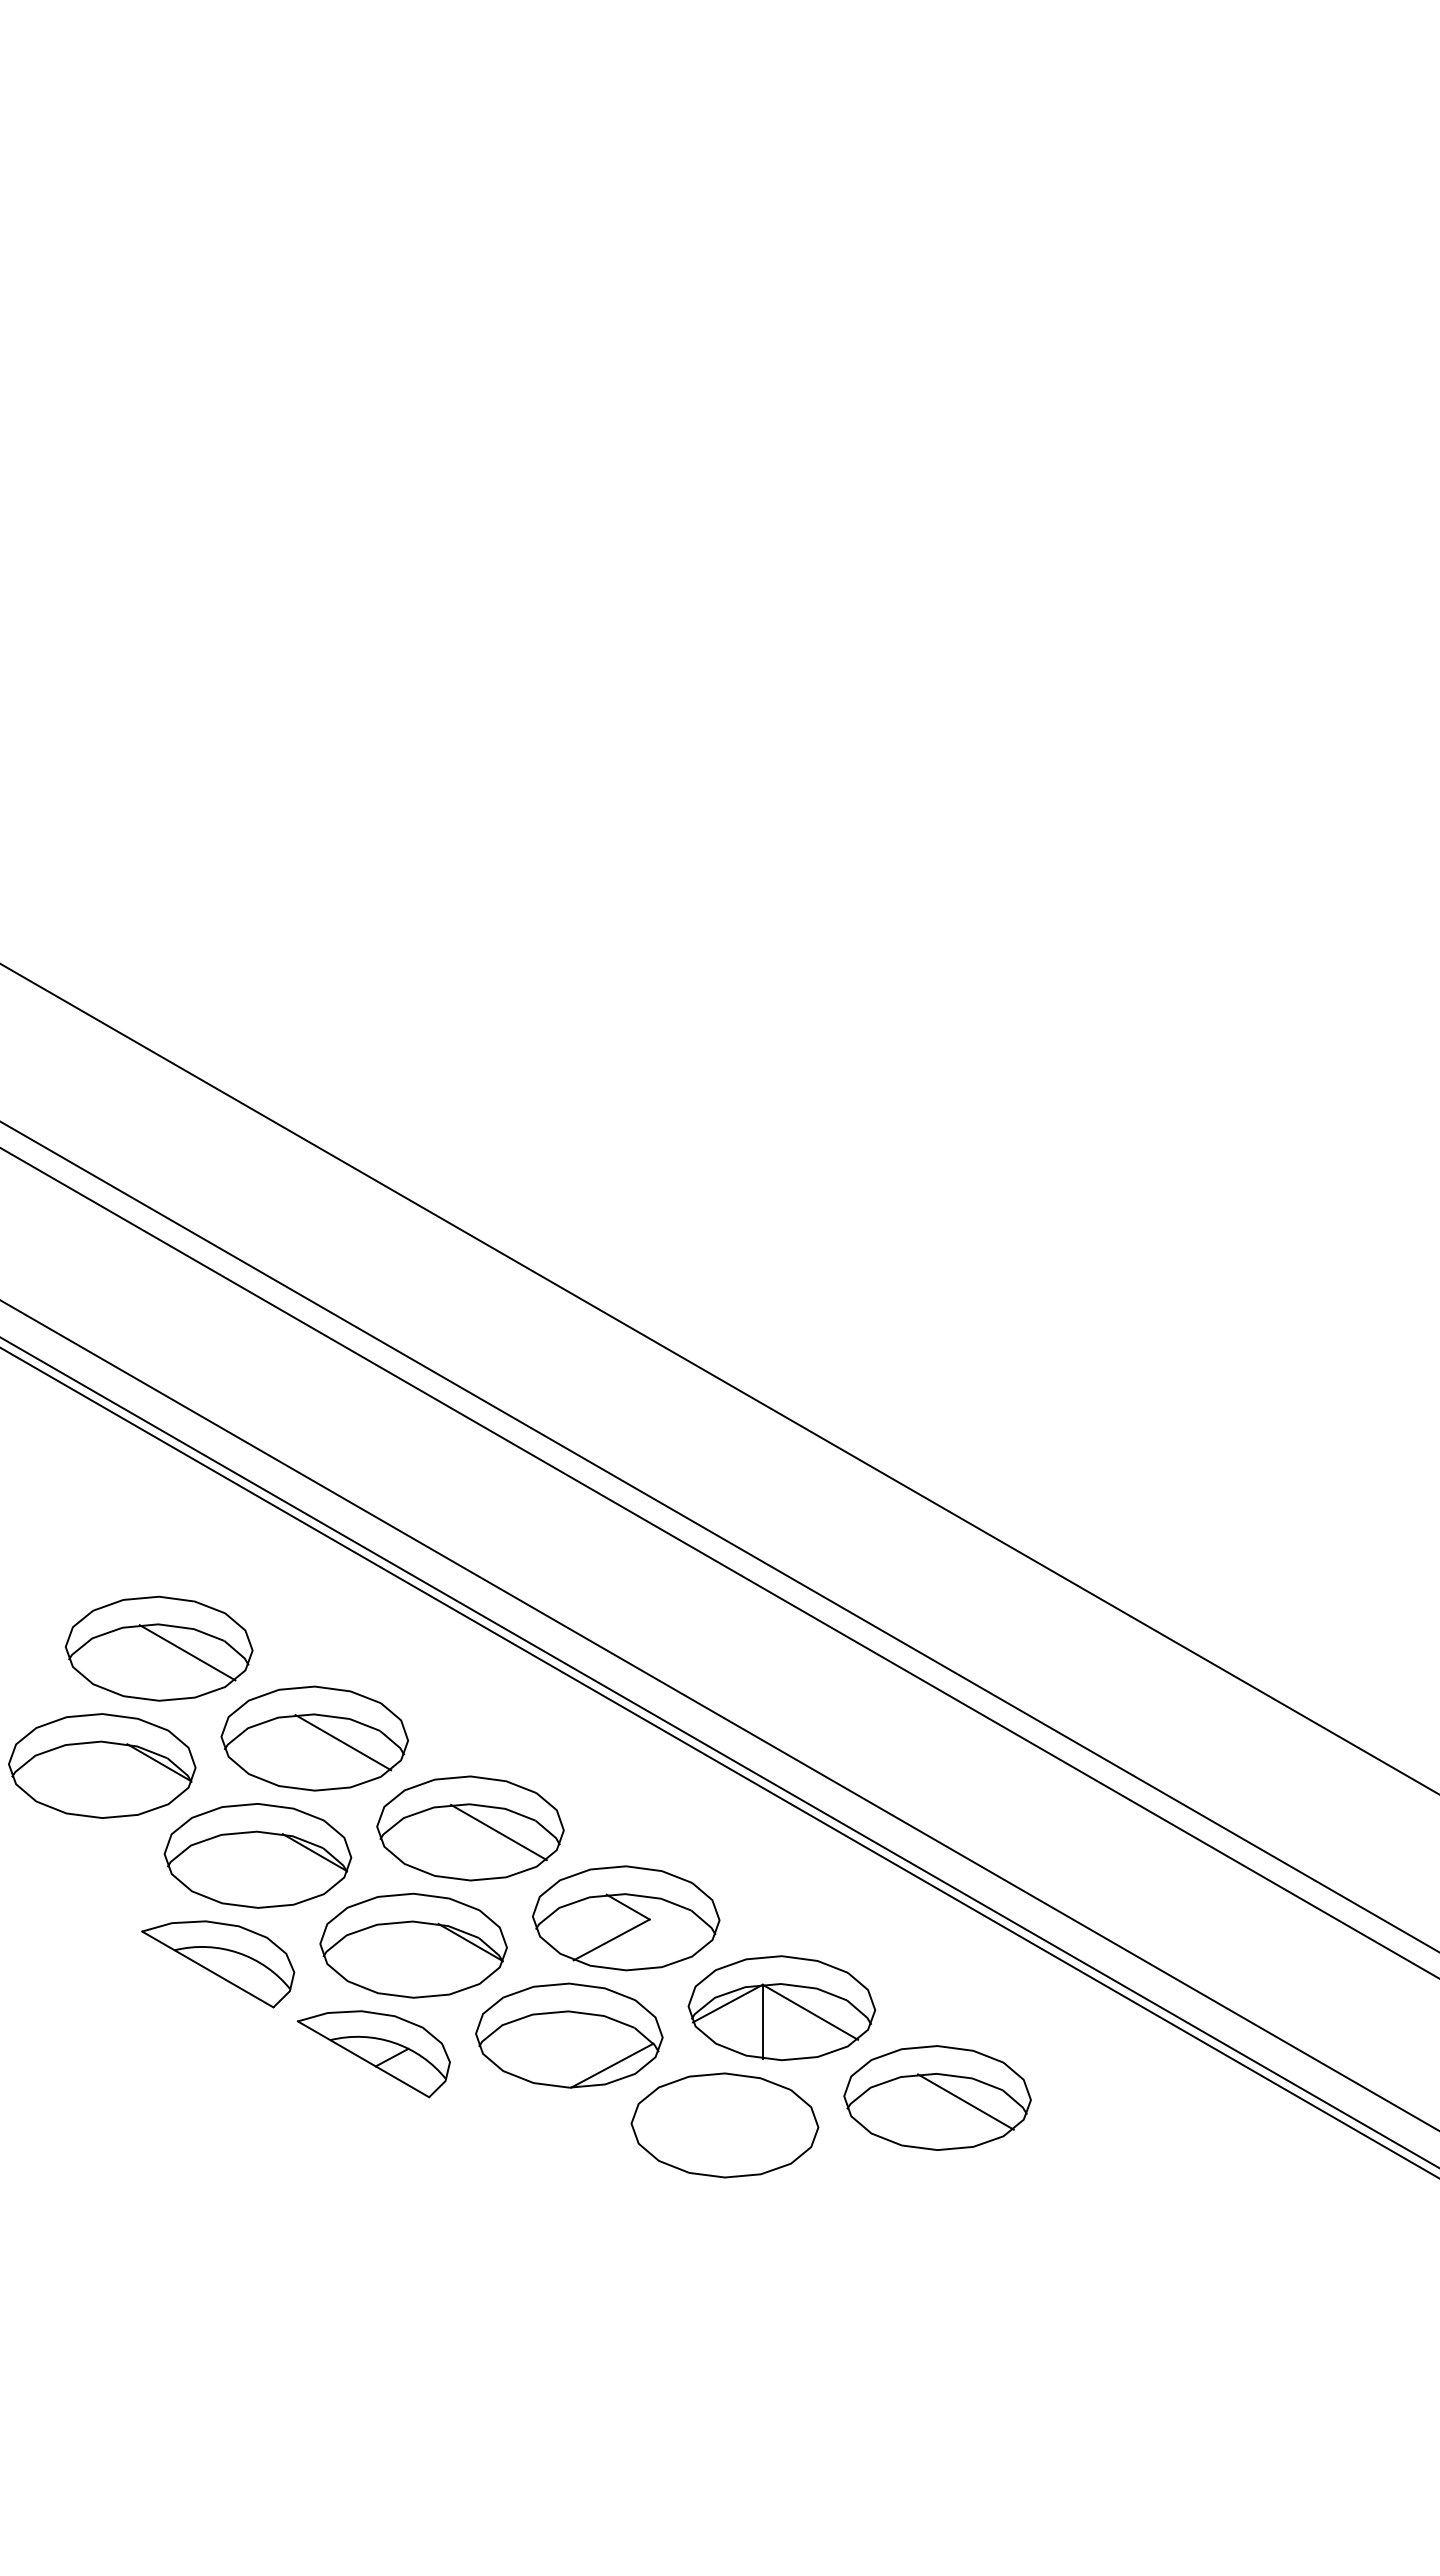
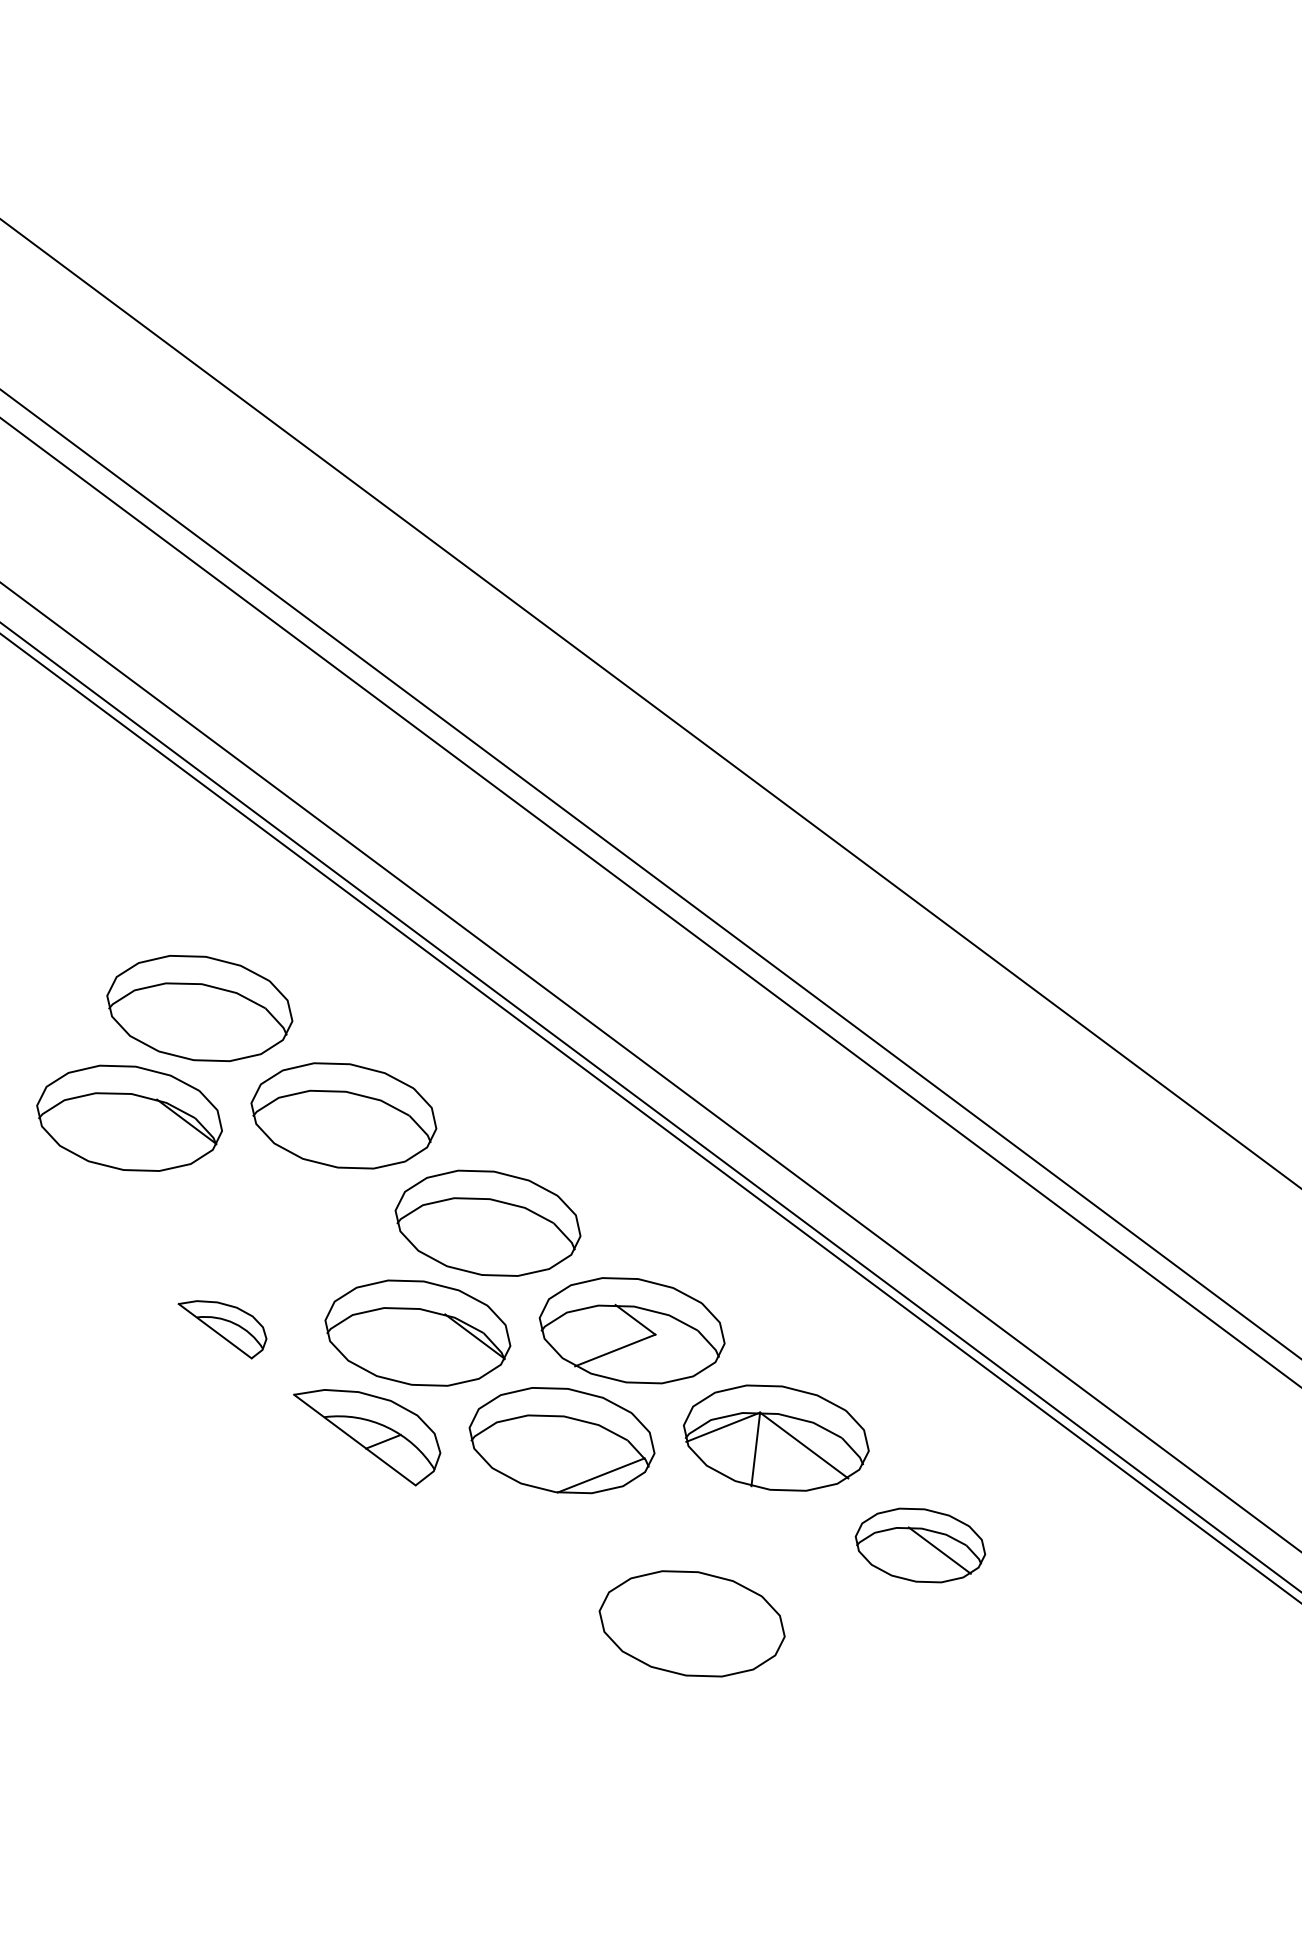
line: (187, 1652) -> (227, 1015), removed
line: (343, 1742) -> (371, 1123), removed
line: (498, 1832) -> (515, 1230), removed
part: (257, 1855) -> (273, 1225), removed
part: (218, 1964) -> (221, 1329), size x0.6
part: (937, 2097) -> (920, 1544), size x0.7
part: (724, 2125) -> (691, 1623), moved

